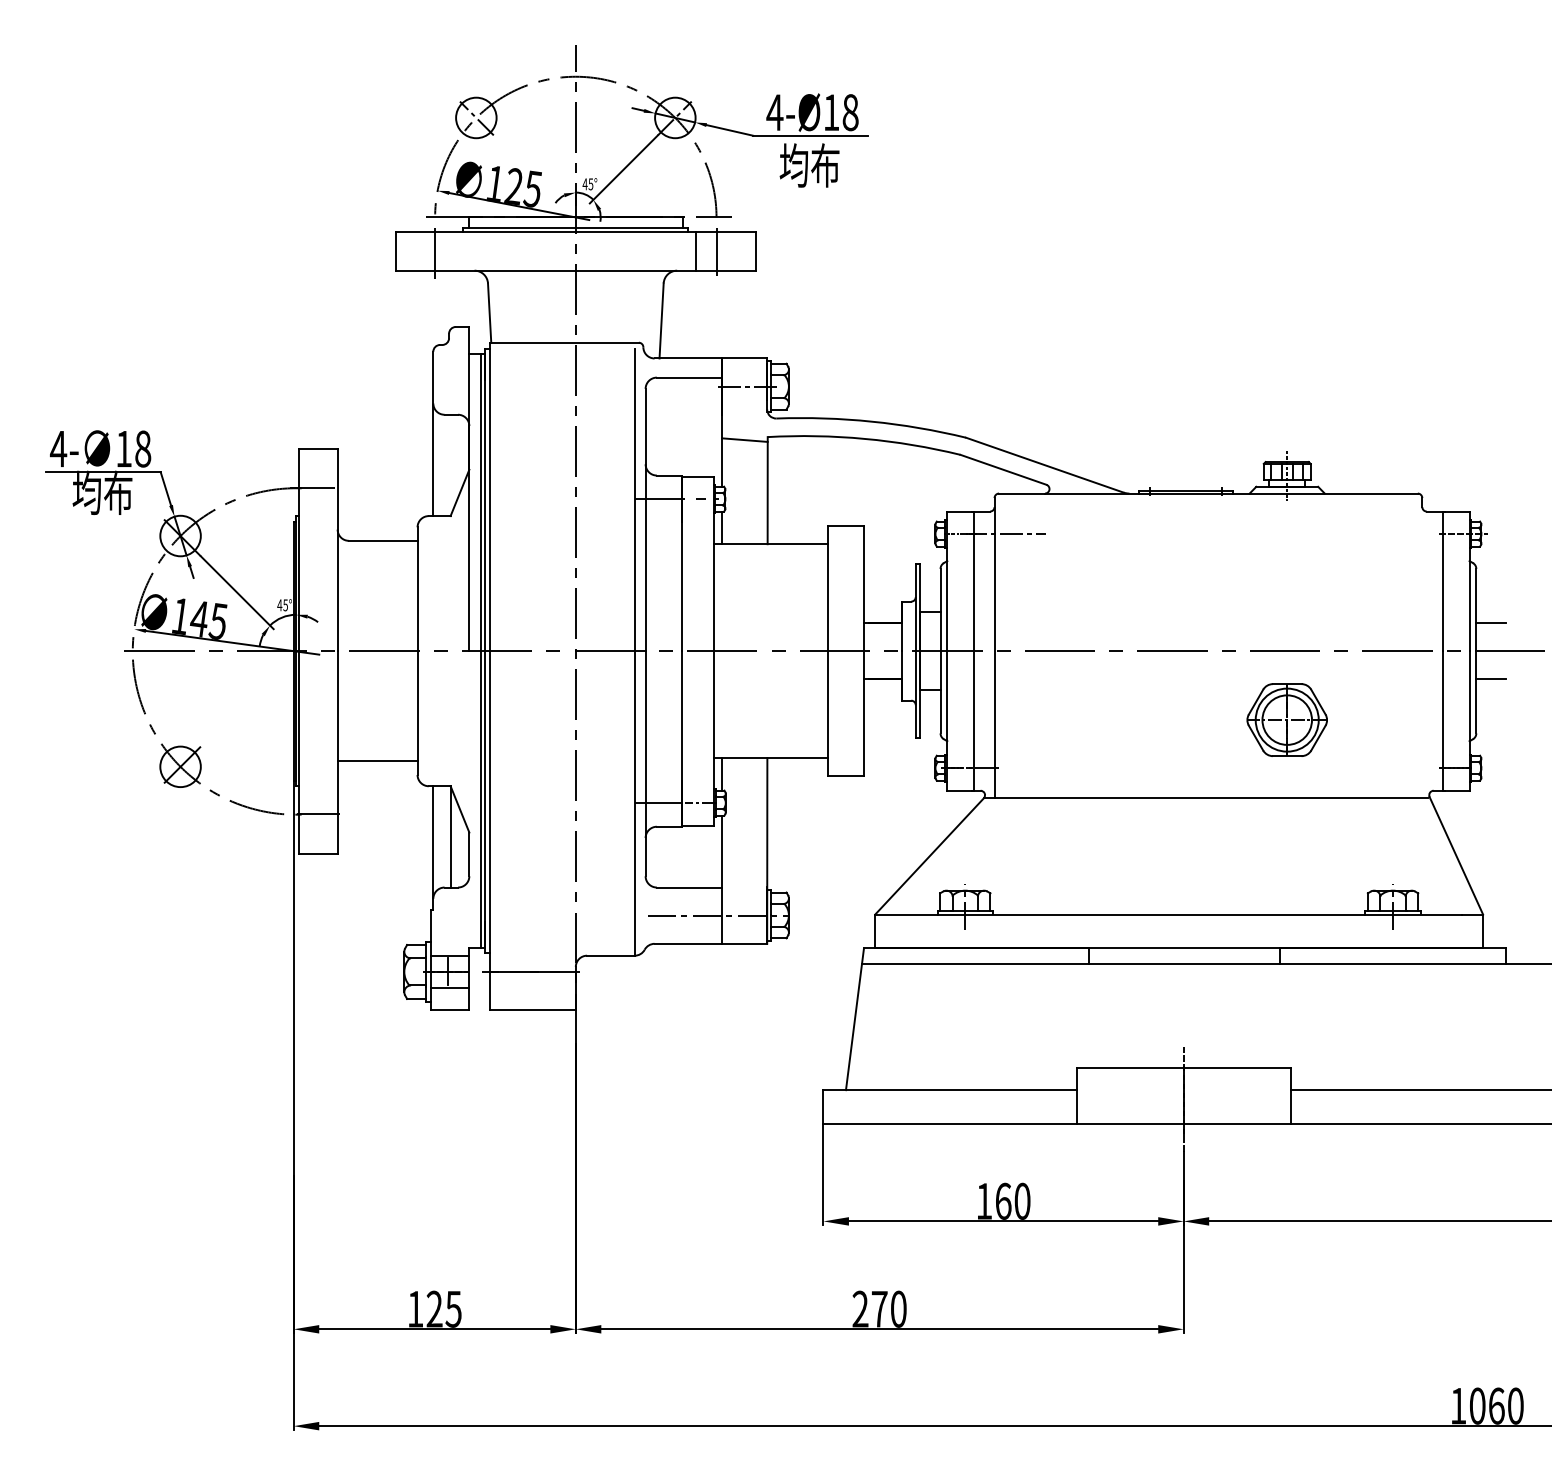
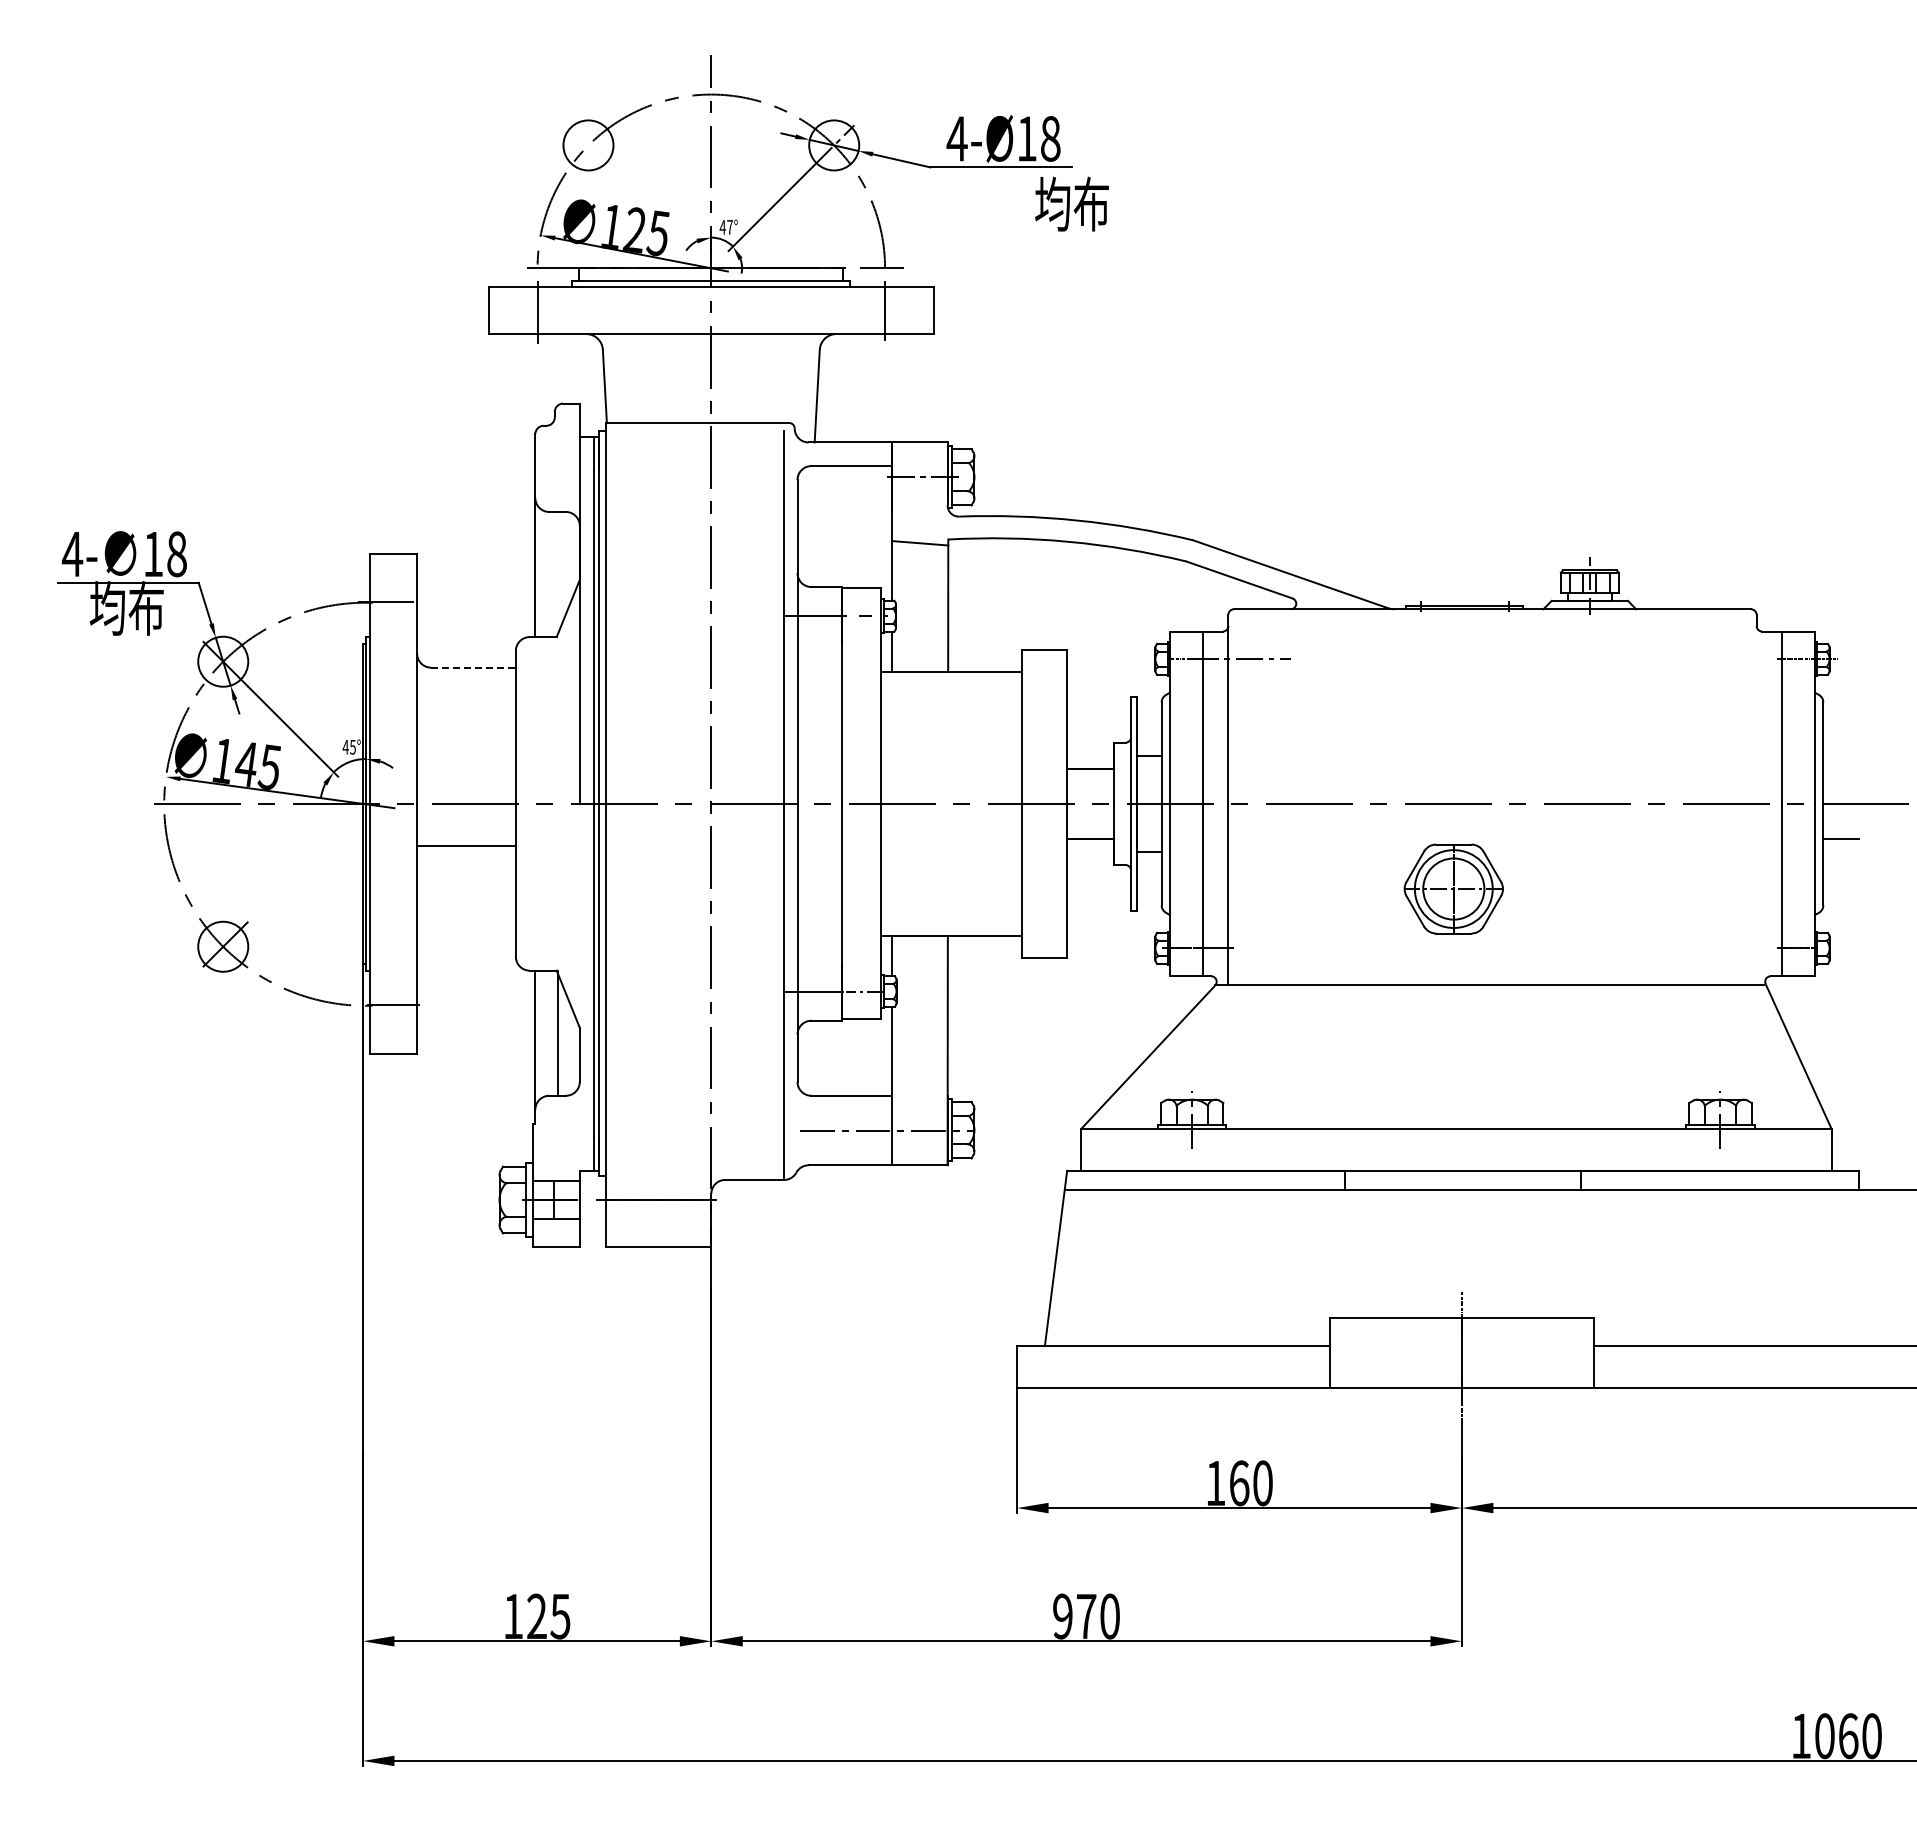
line: (476, 118) -> (588, 145), removed
text: (809, 164) -> (1071, 203), moved
text: (590, 184) -> (729, 227), 45° -> 47°
line: (696, 251) -> (860, 310), removed
line: (383, 540) -> (473, 667), solid -> dashed
line: (1491, 623) -> (1841, 769), removed
part: (1286, 719) -> (1453, 888), moved
line: (377, 761) -> (466, 846), moved
text: (860, 1309) -> (1062, 1616), 270 -> 970

